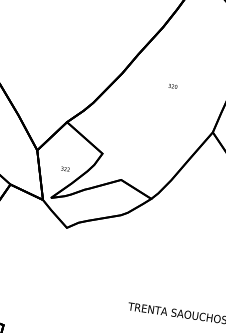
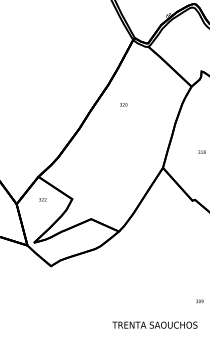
text: (172, 85) -> (123, 104), moved
text: (65, 168) -> (42, 199), moved

